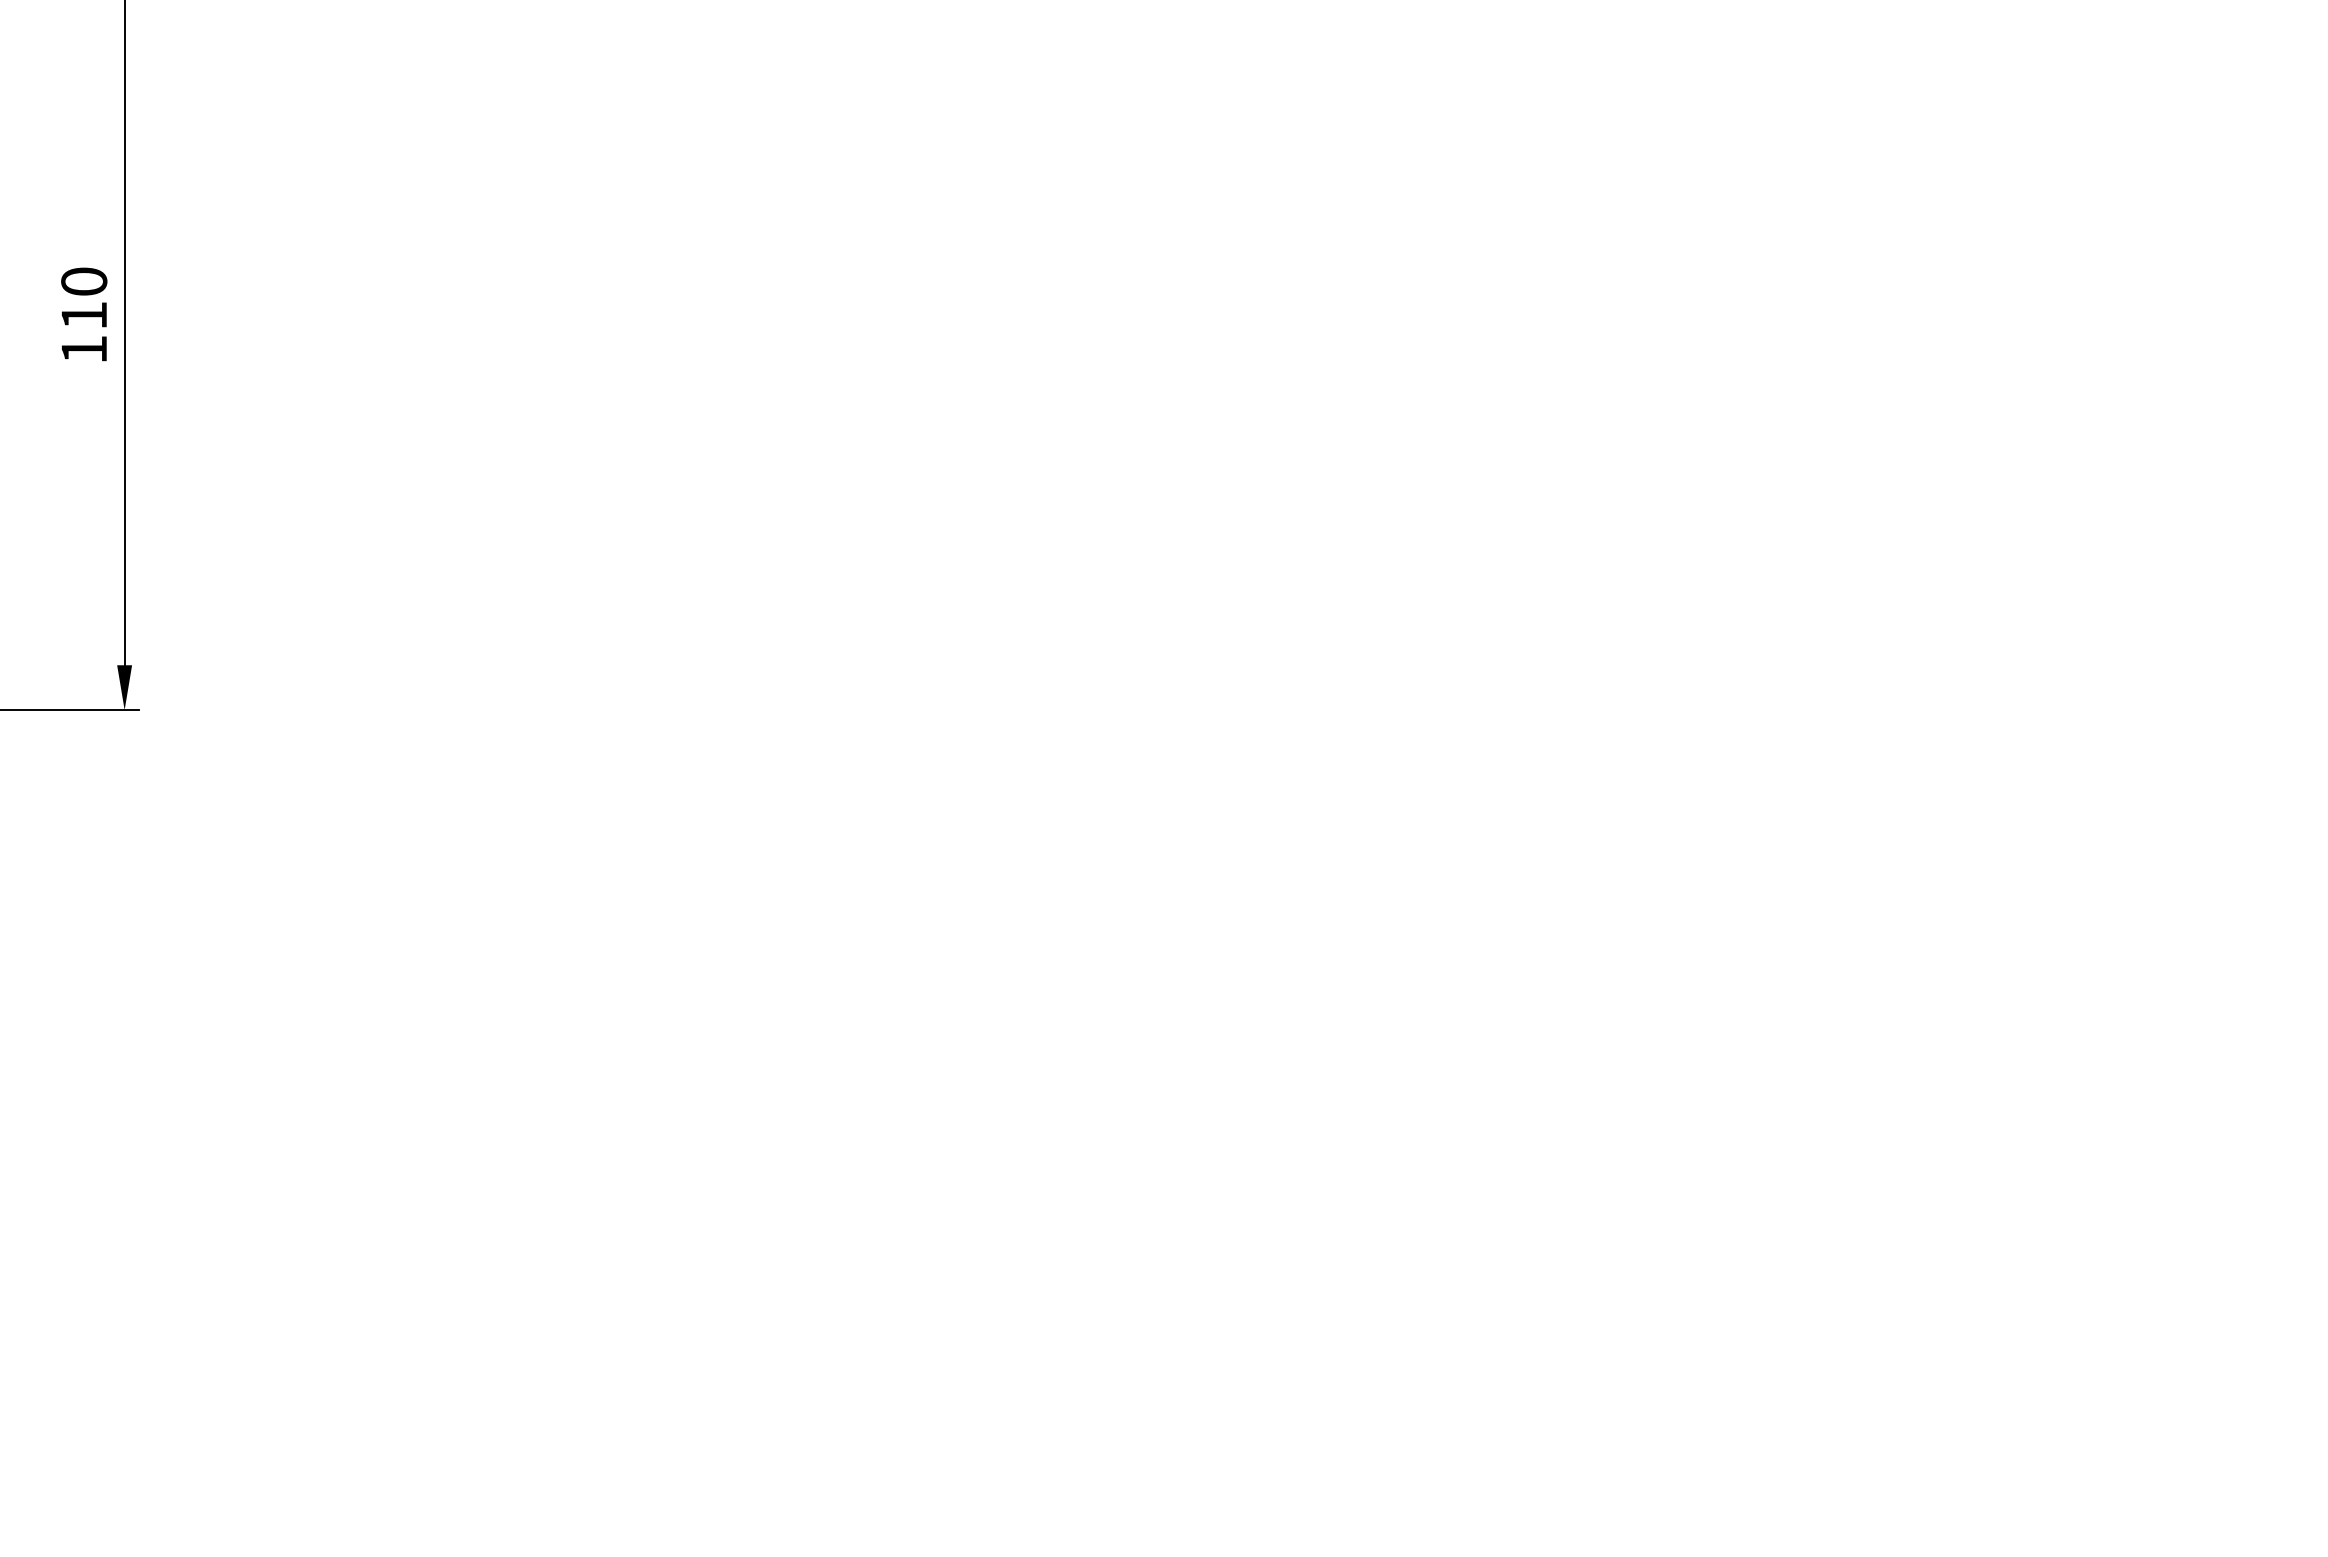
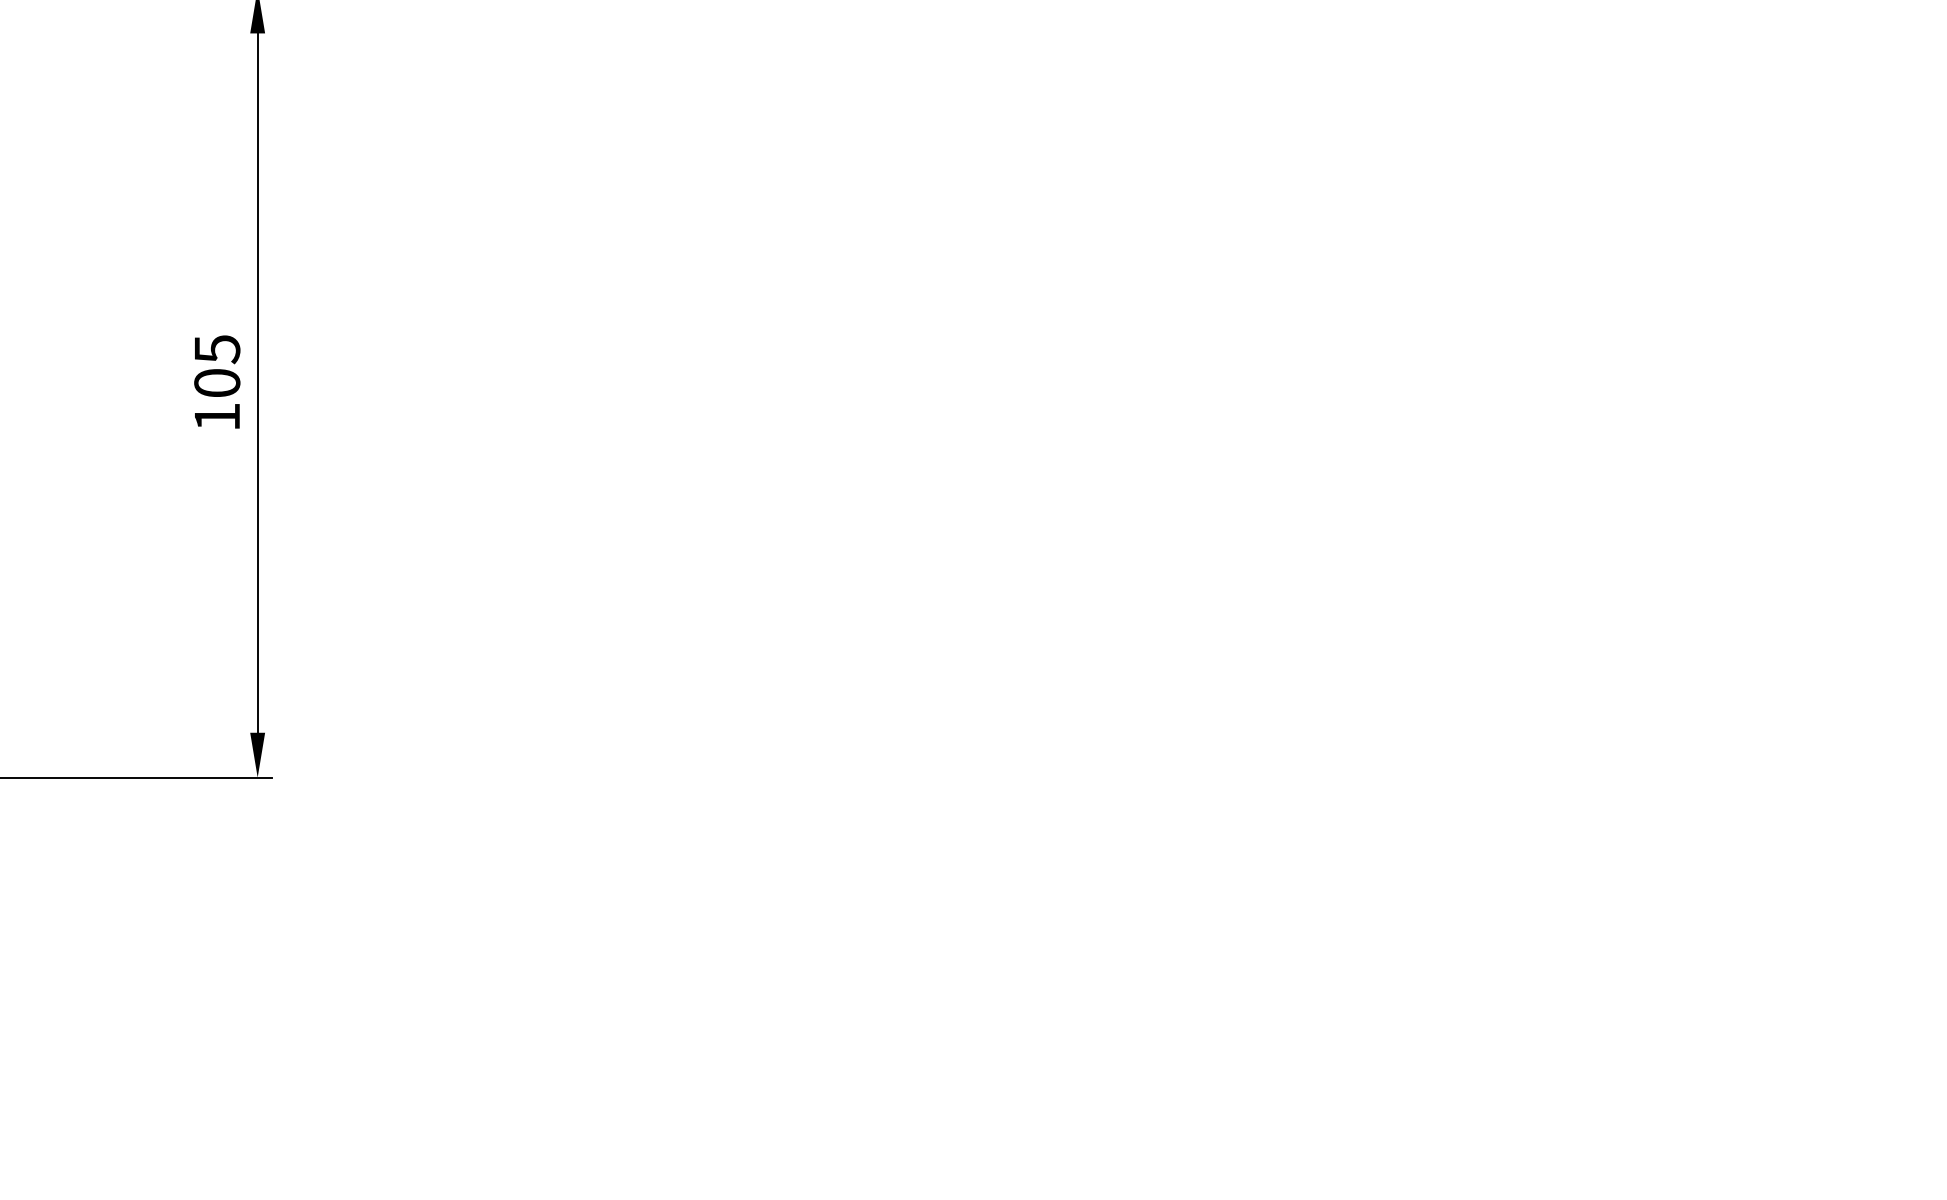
text: (84, 298) -> (217, 366), 110 -> 105

